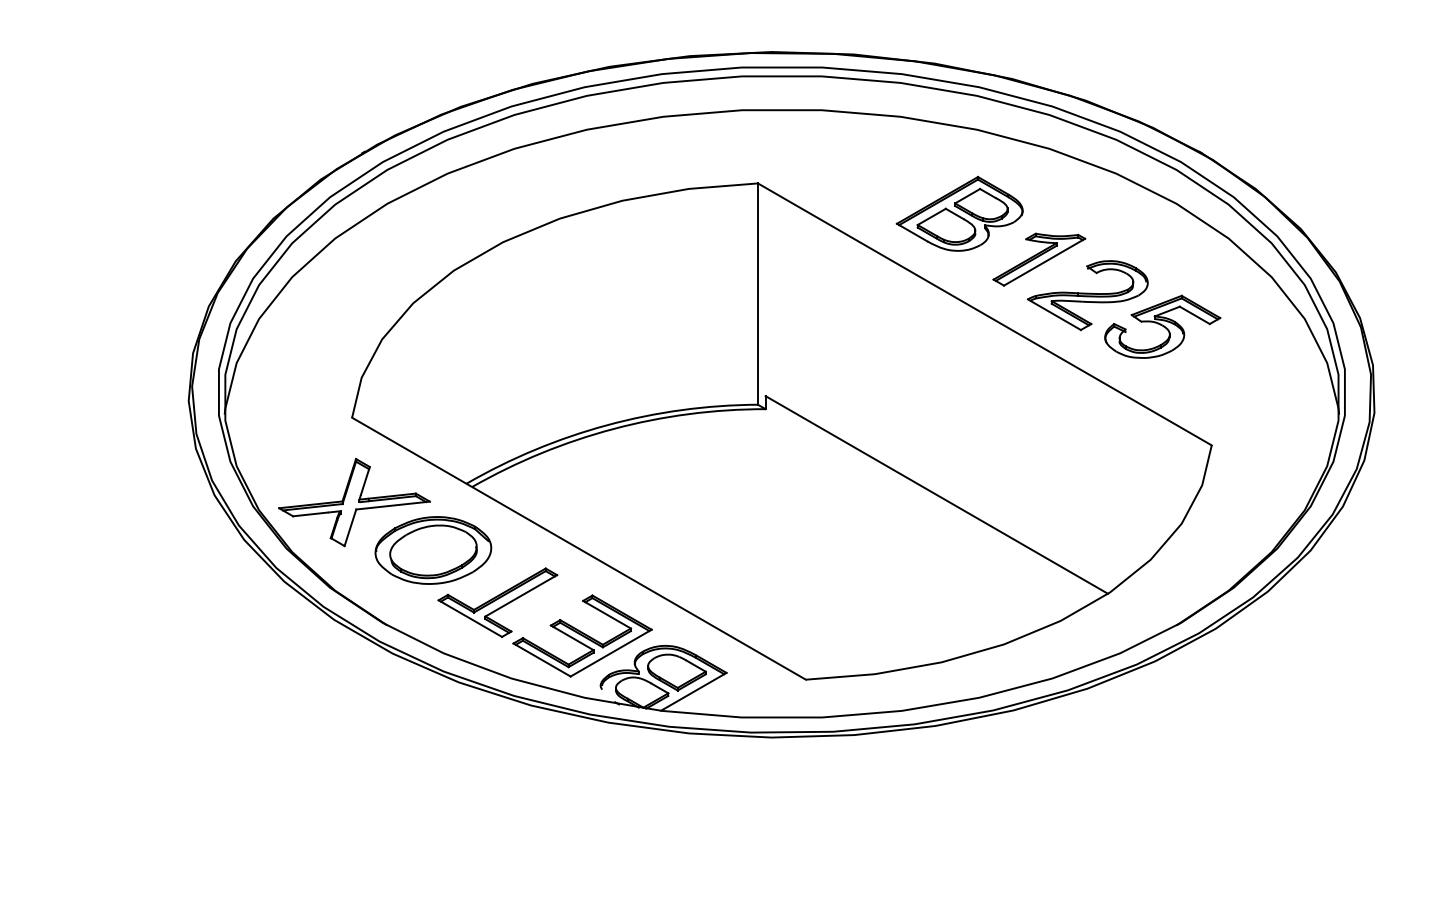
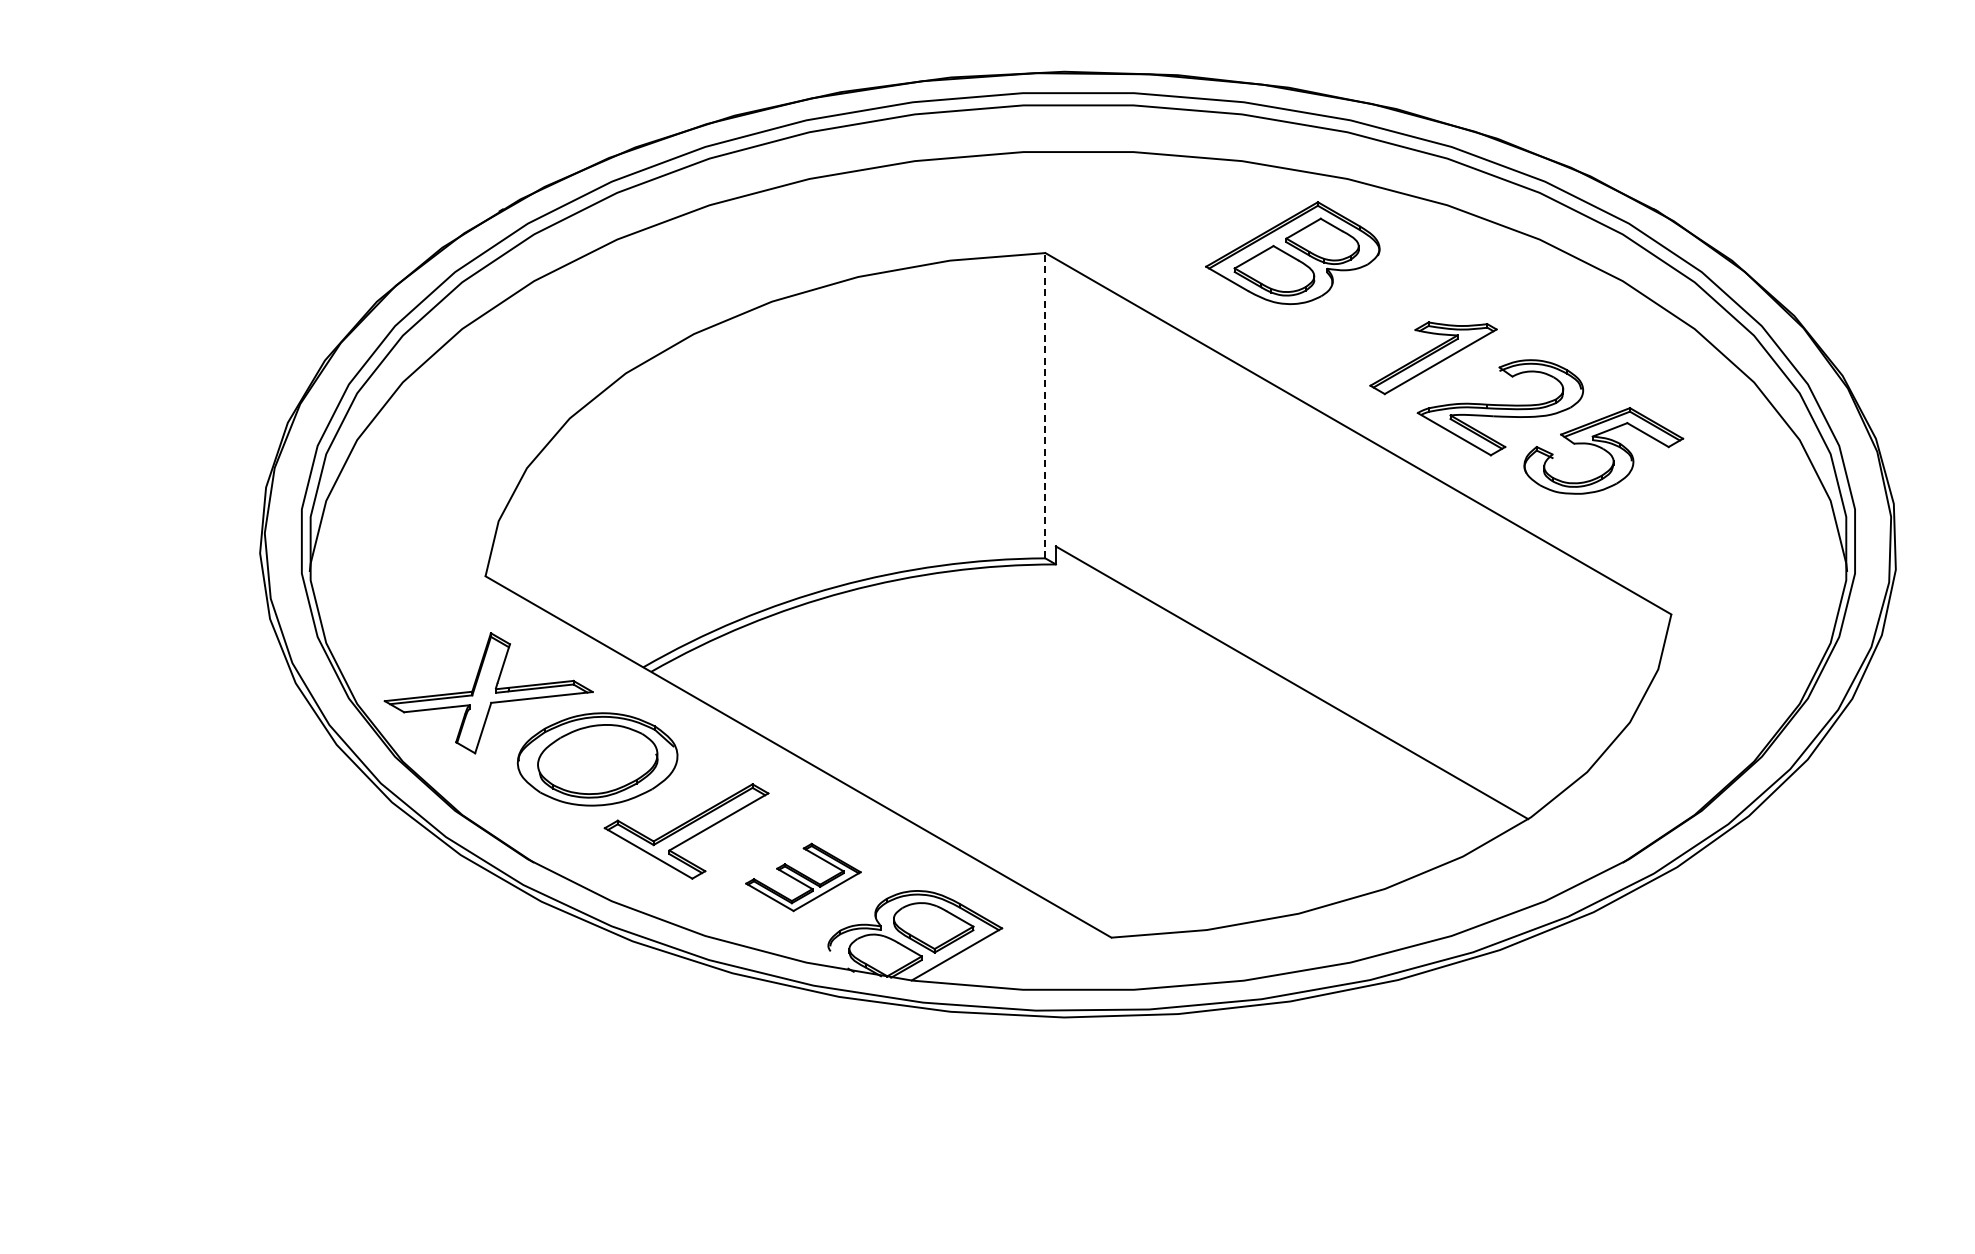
part: (959, 213) -> (1292, 252), moved
line: (758, 293) -> (1045, 405), solid -> dashed
part: (582, 636) -> (803, 877), size x0.6

